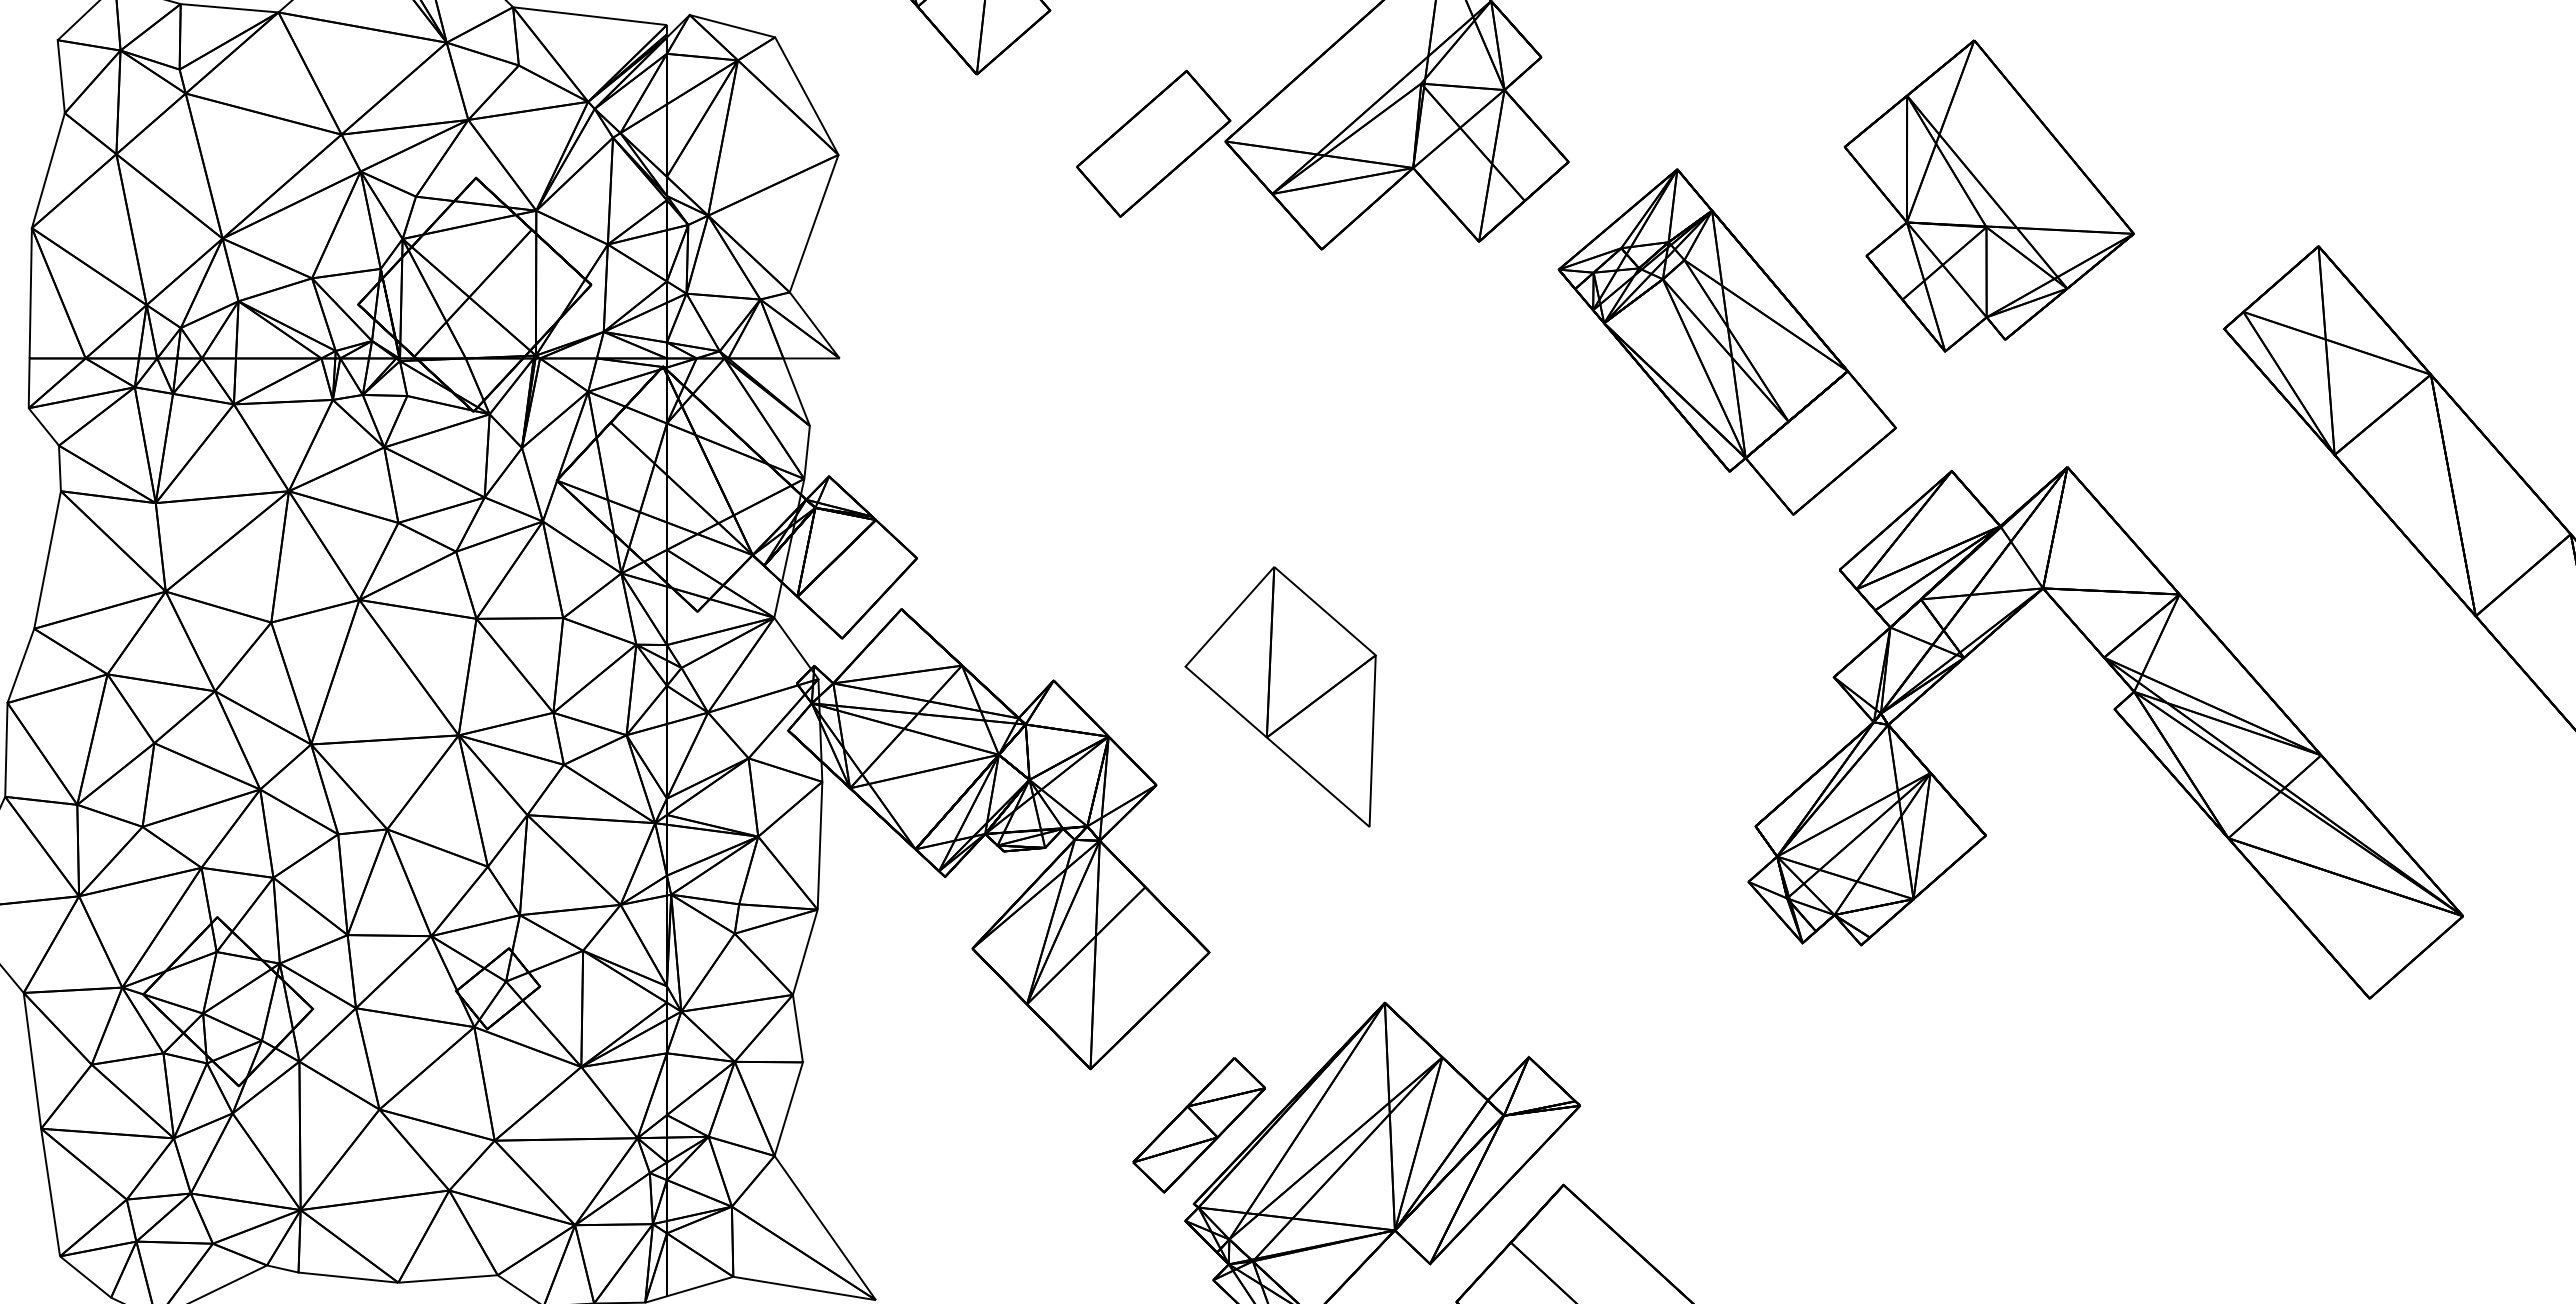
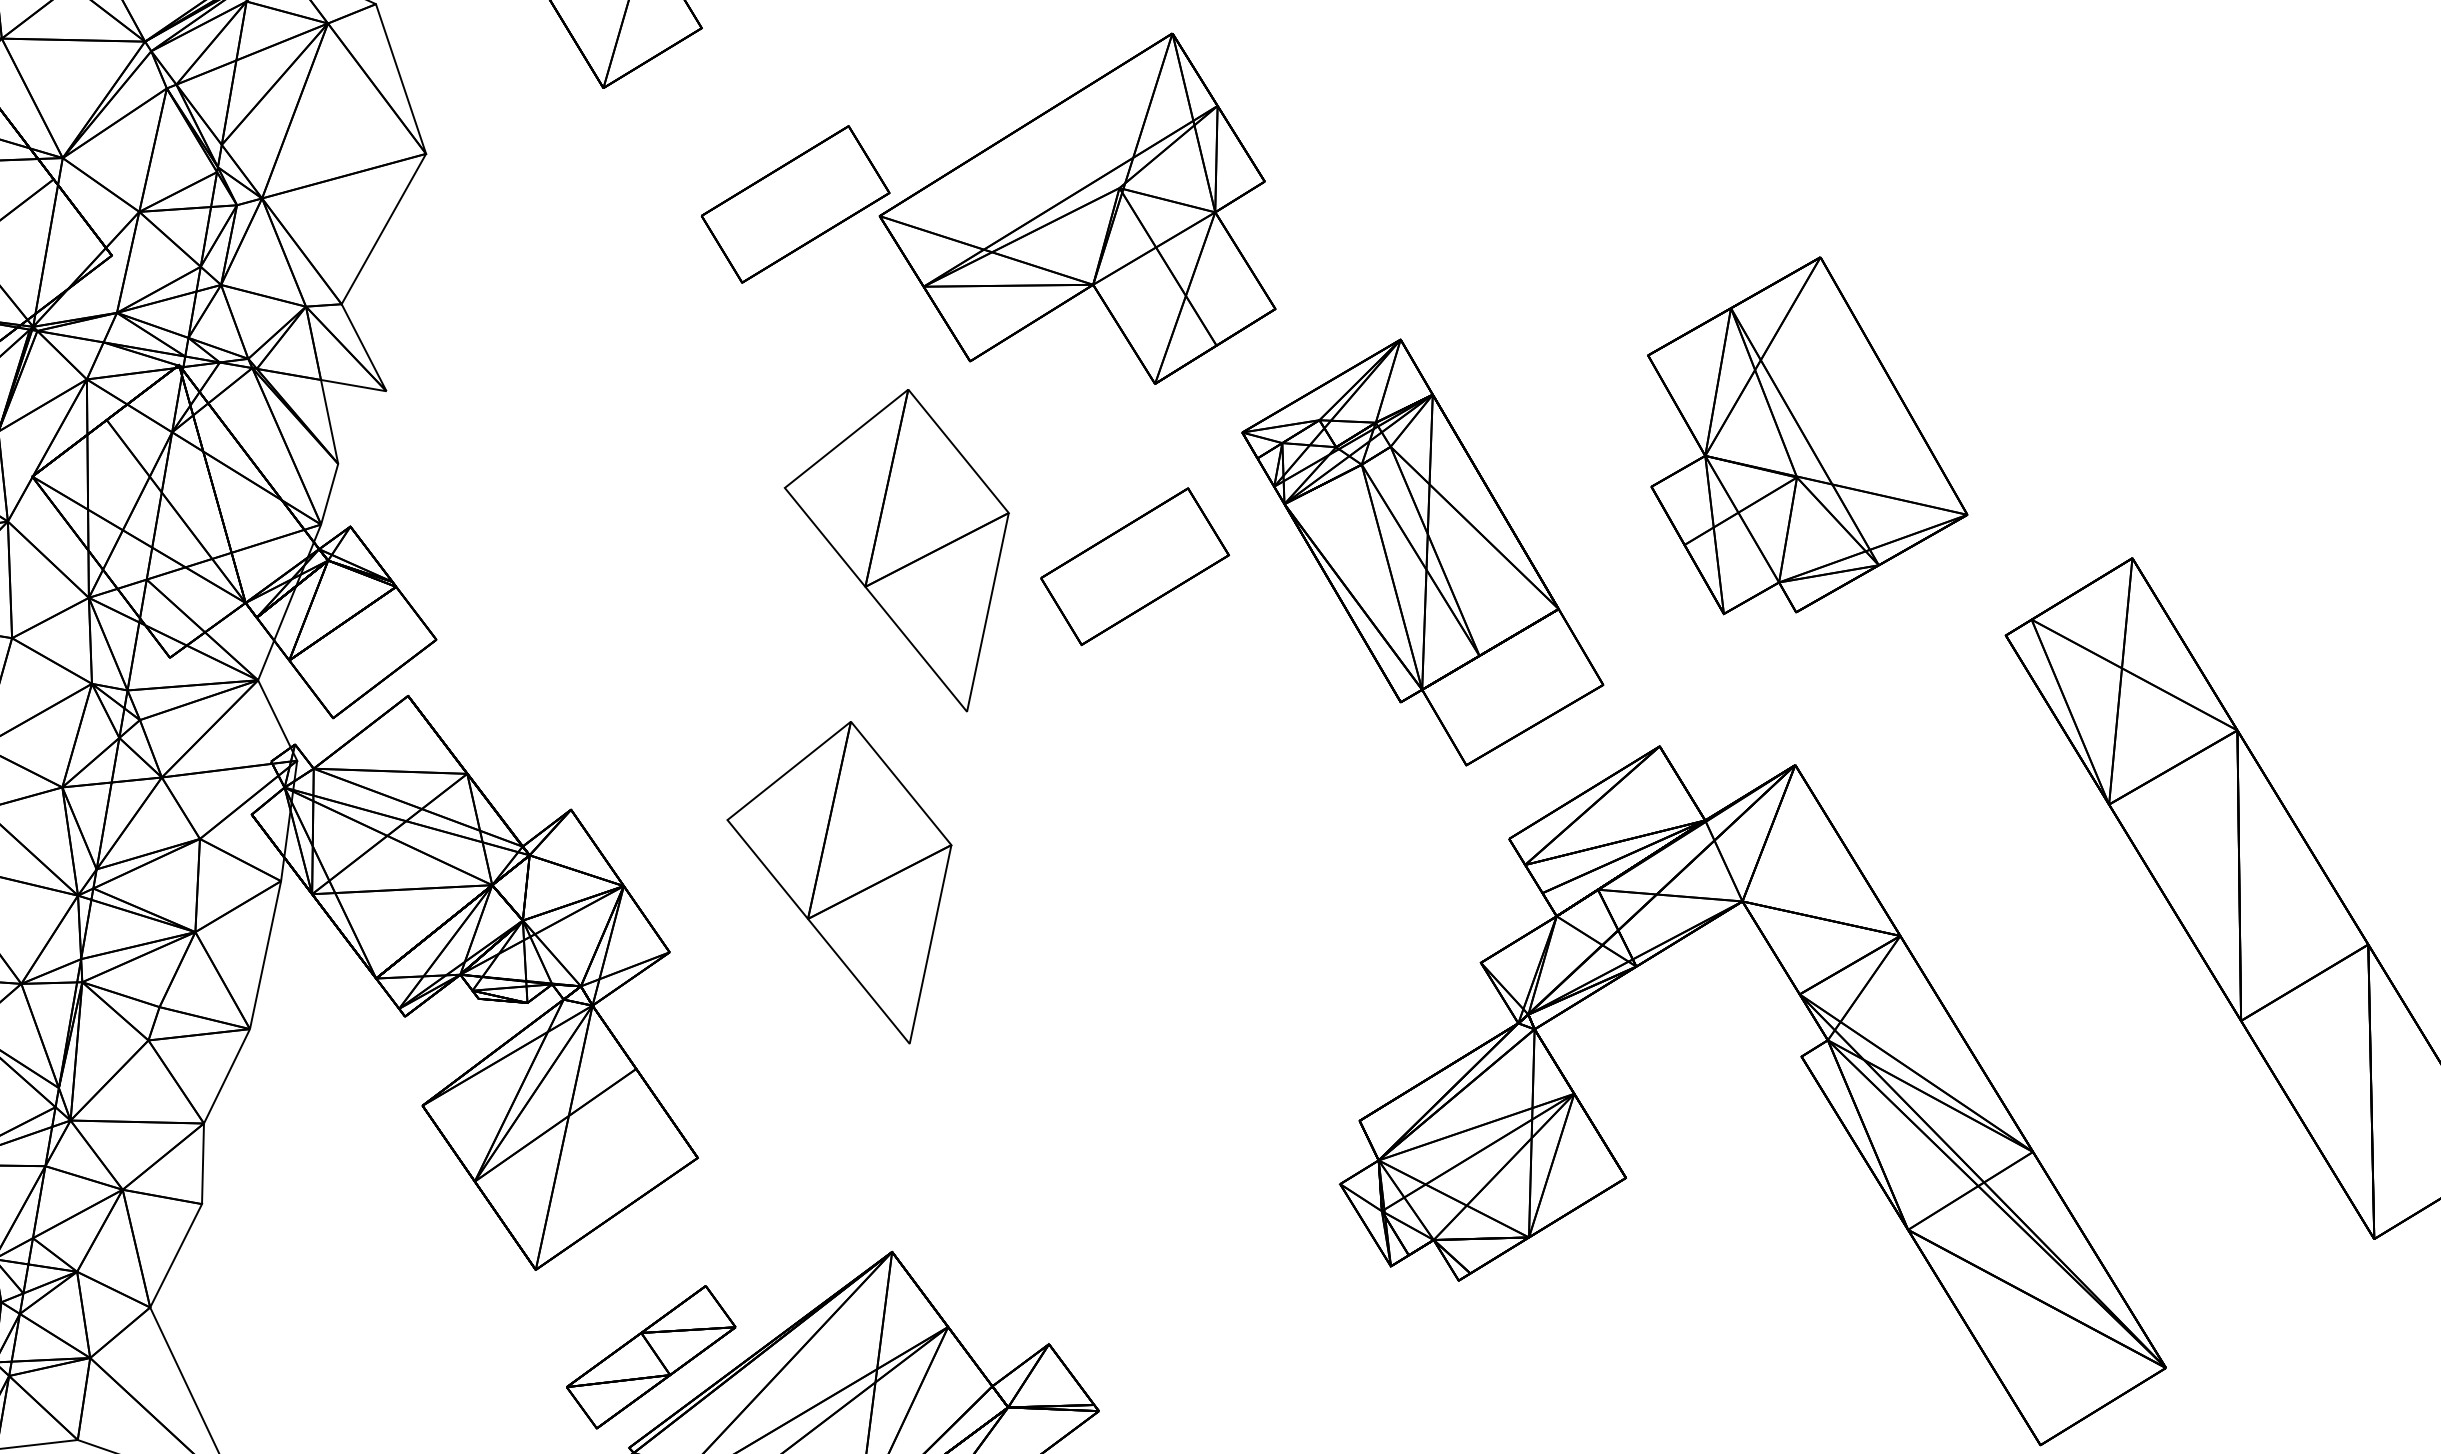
part: (1988, 195) -> (1805, 440), moved
part: (1488, 396) -> (1134, 566), added
part: (1280, 411) -> (889, 541), added

